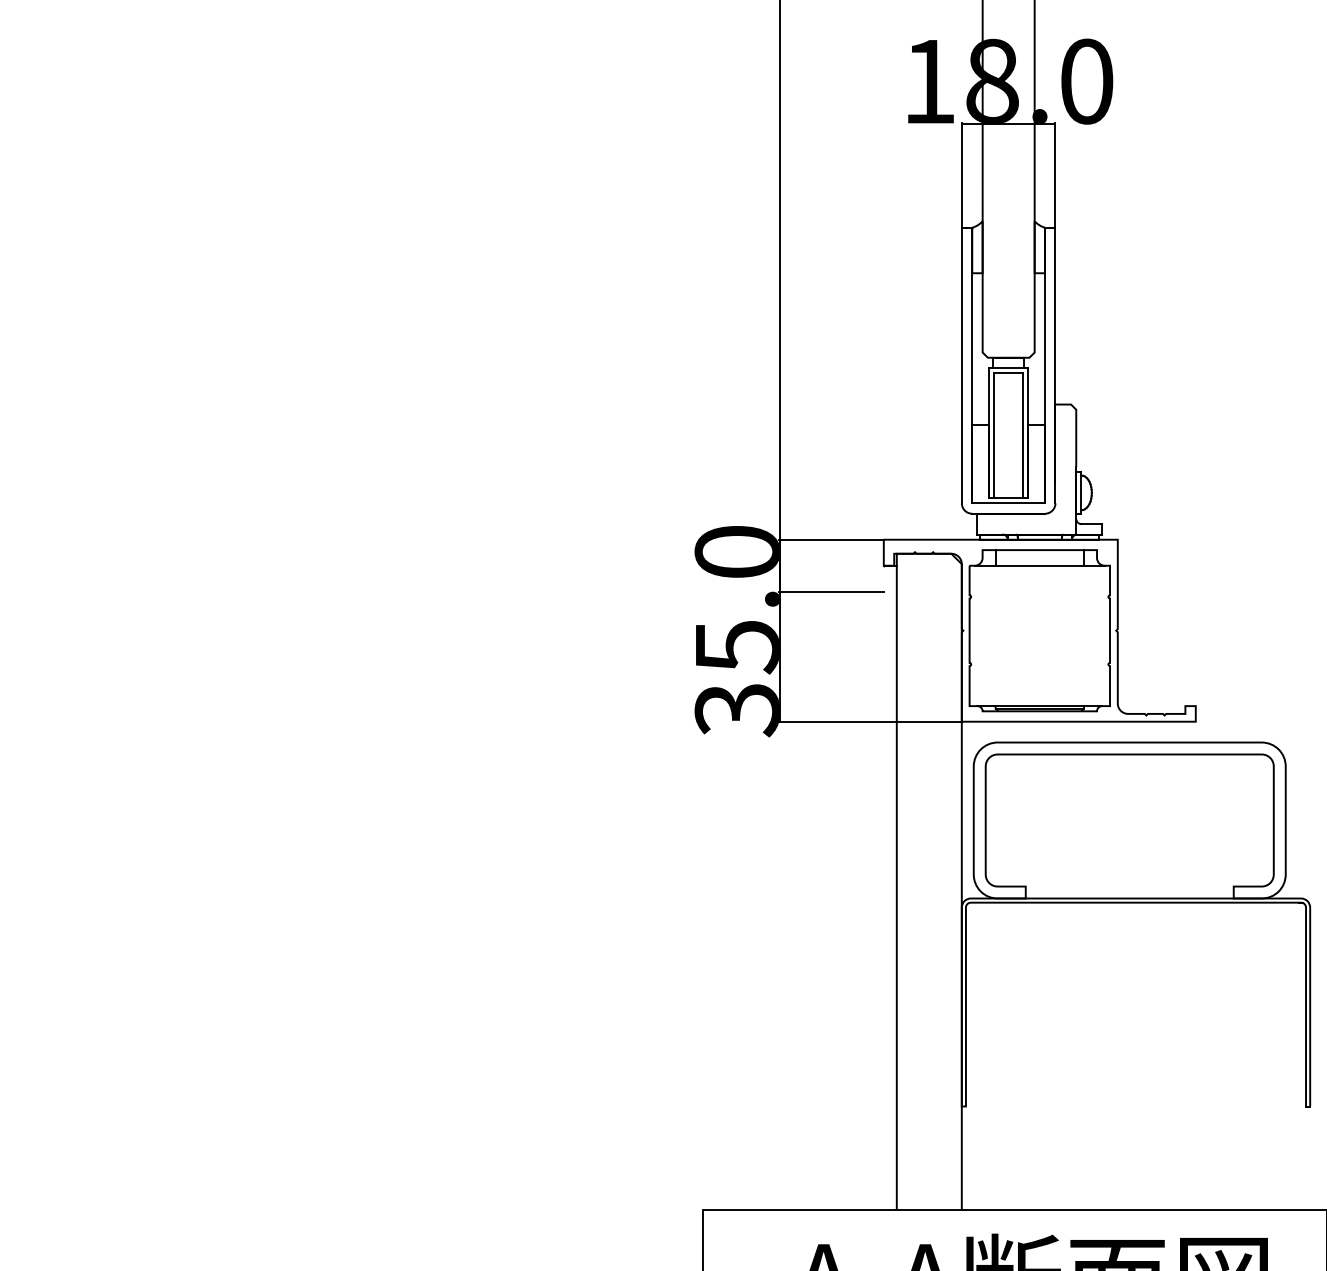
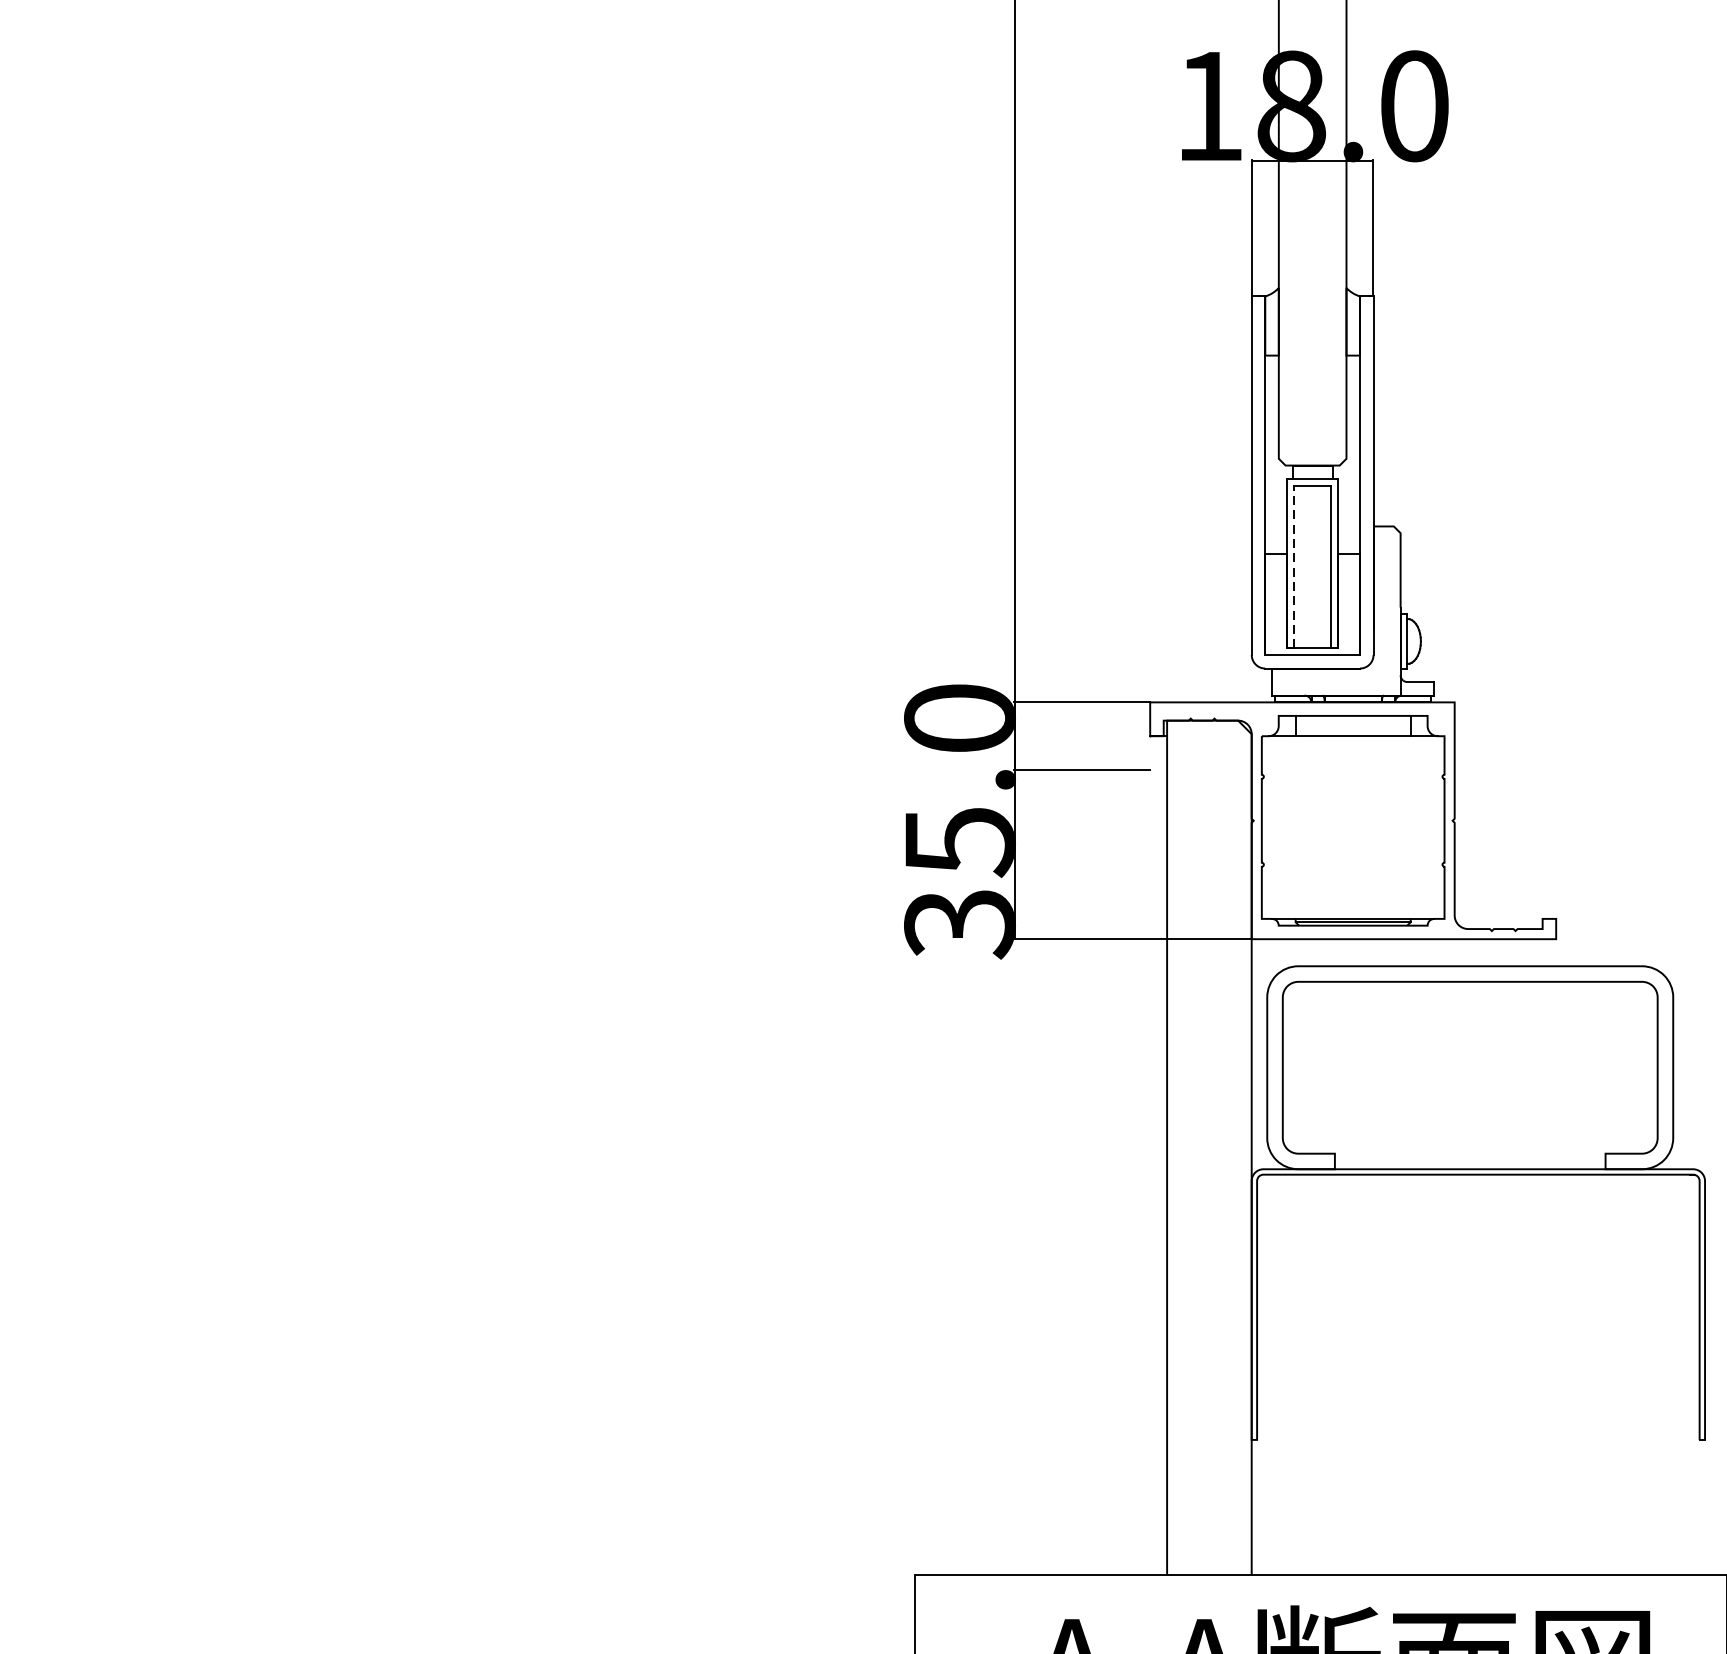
line: (994, 435) -> (1294, 566), solid -> dashed

